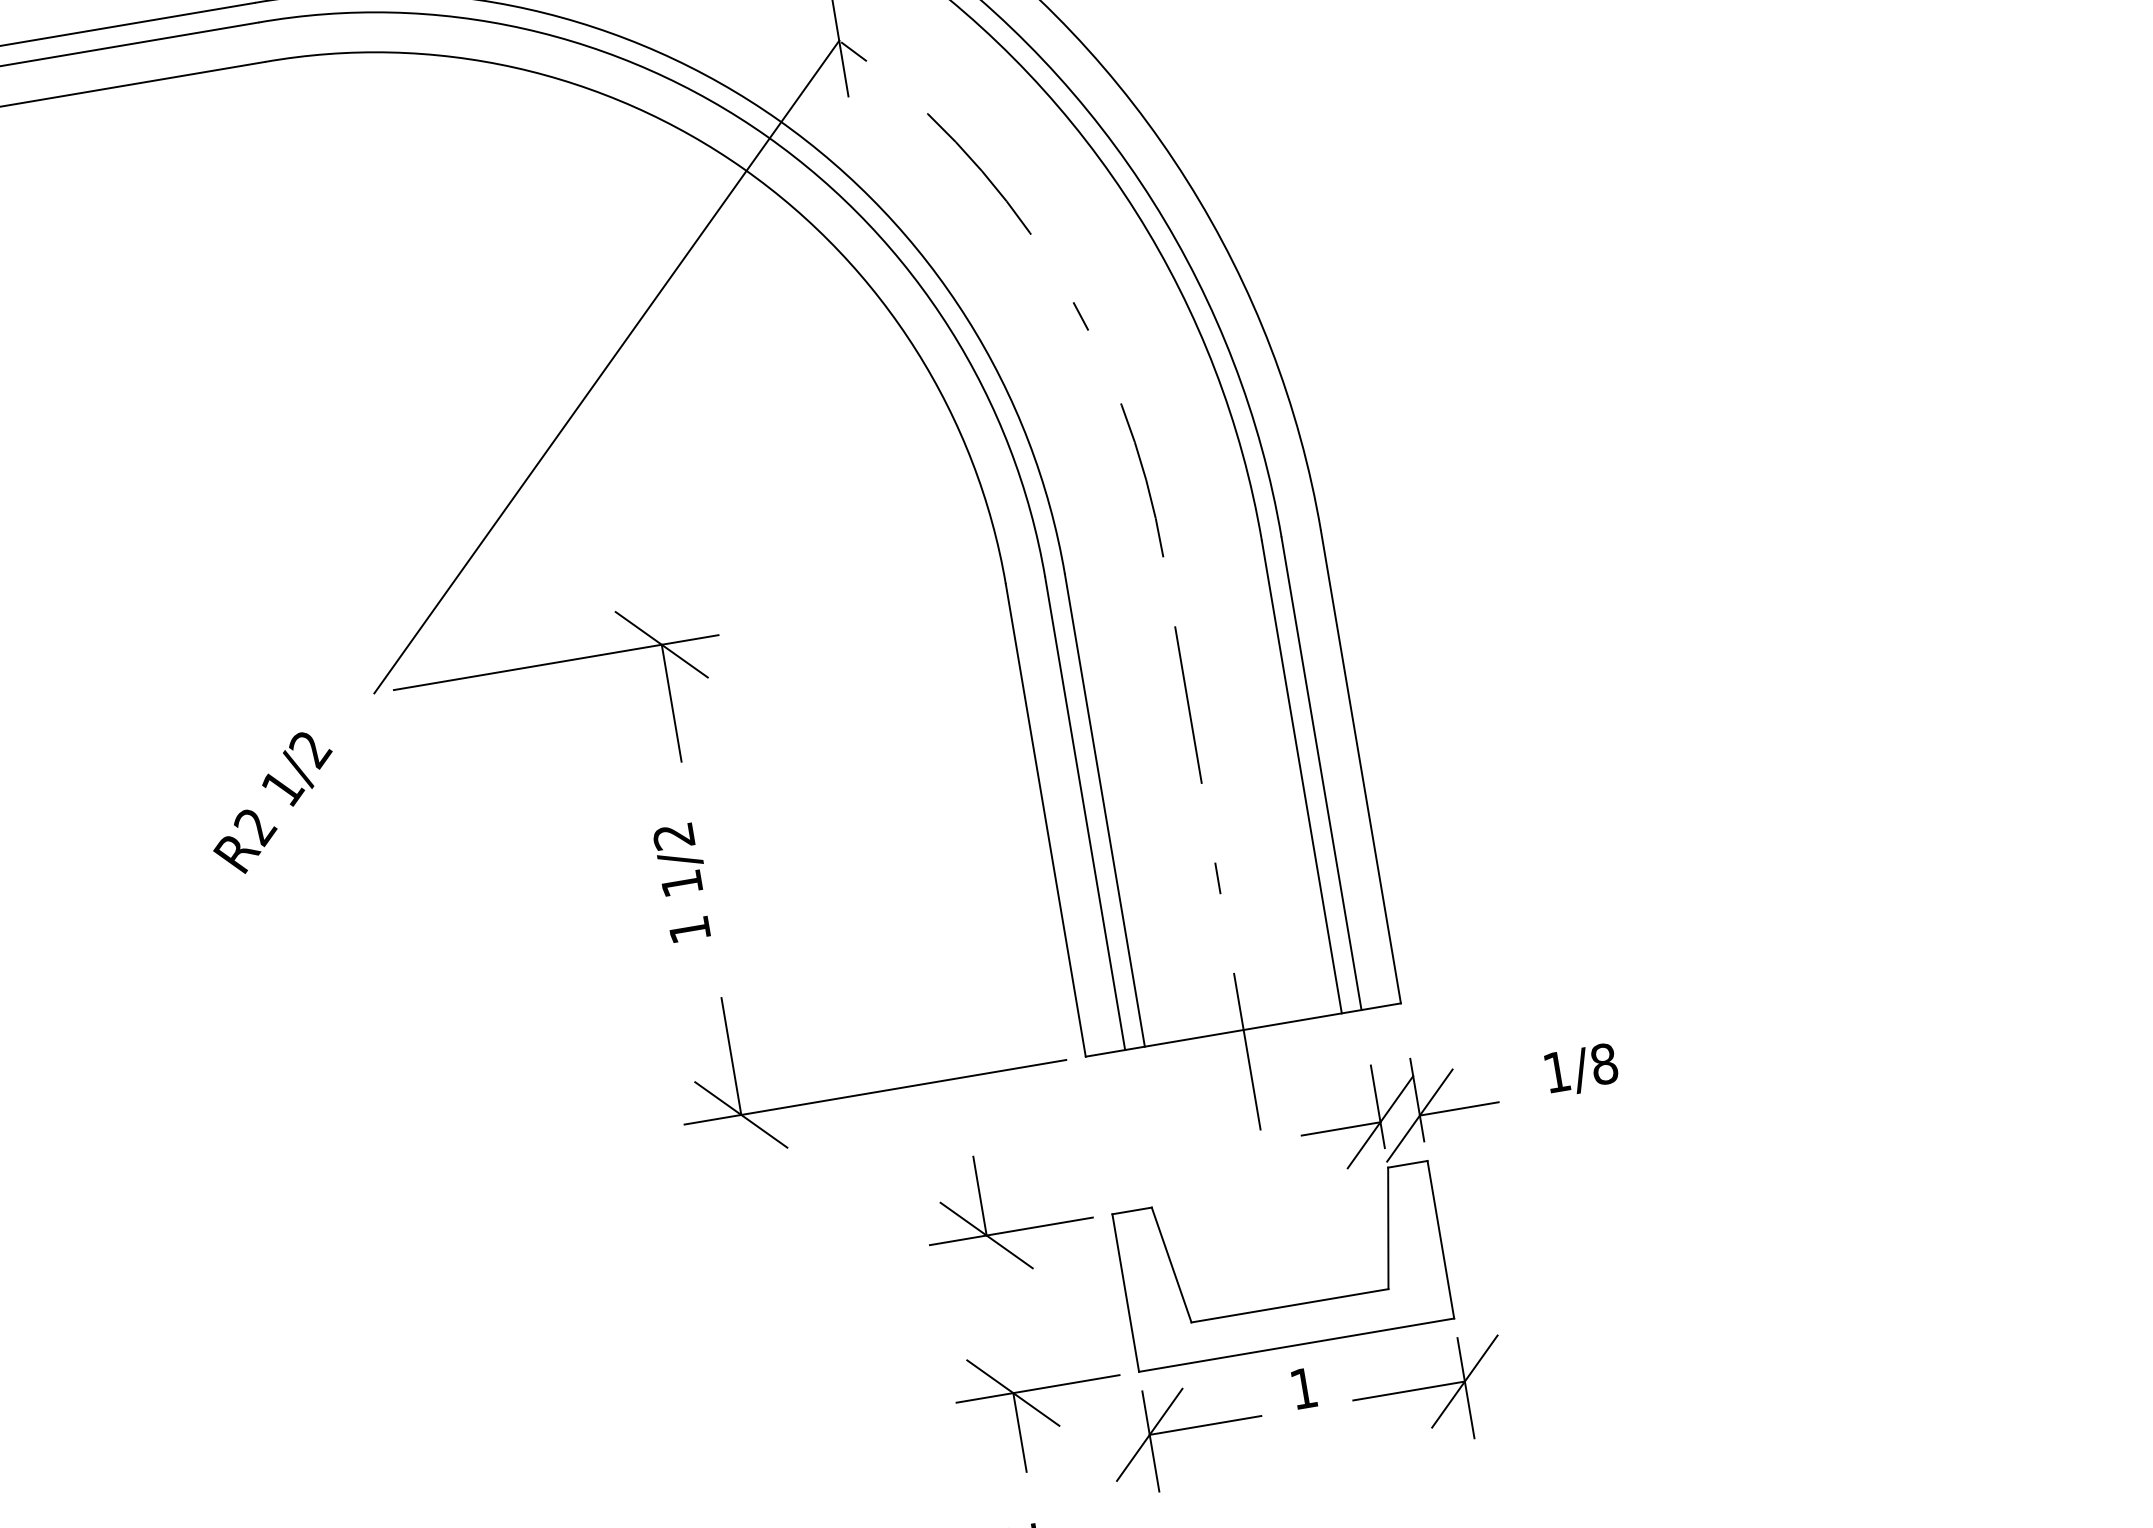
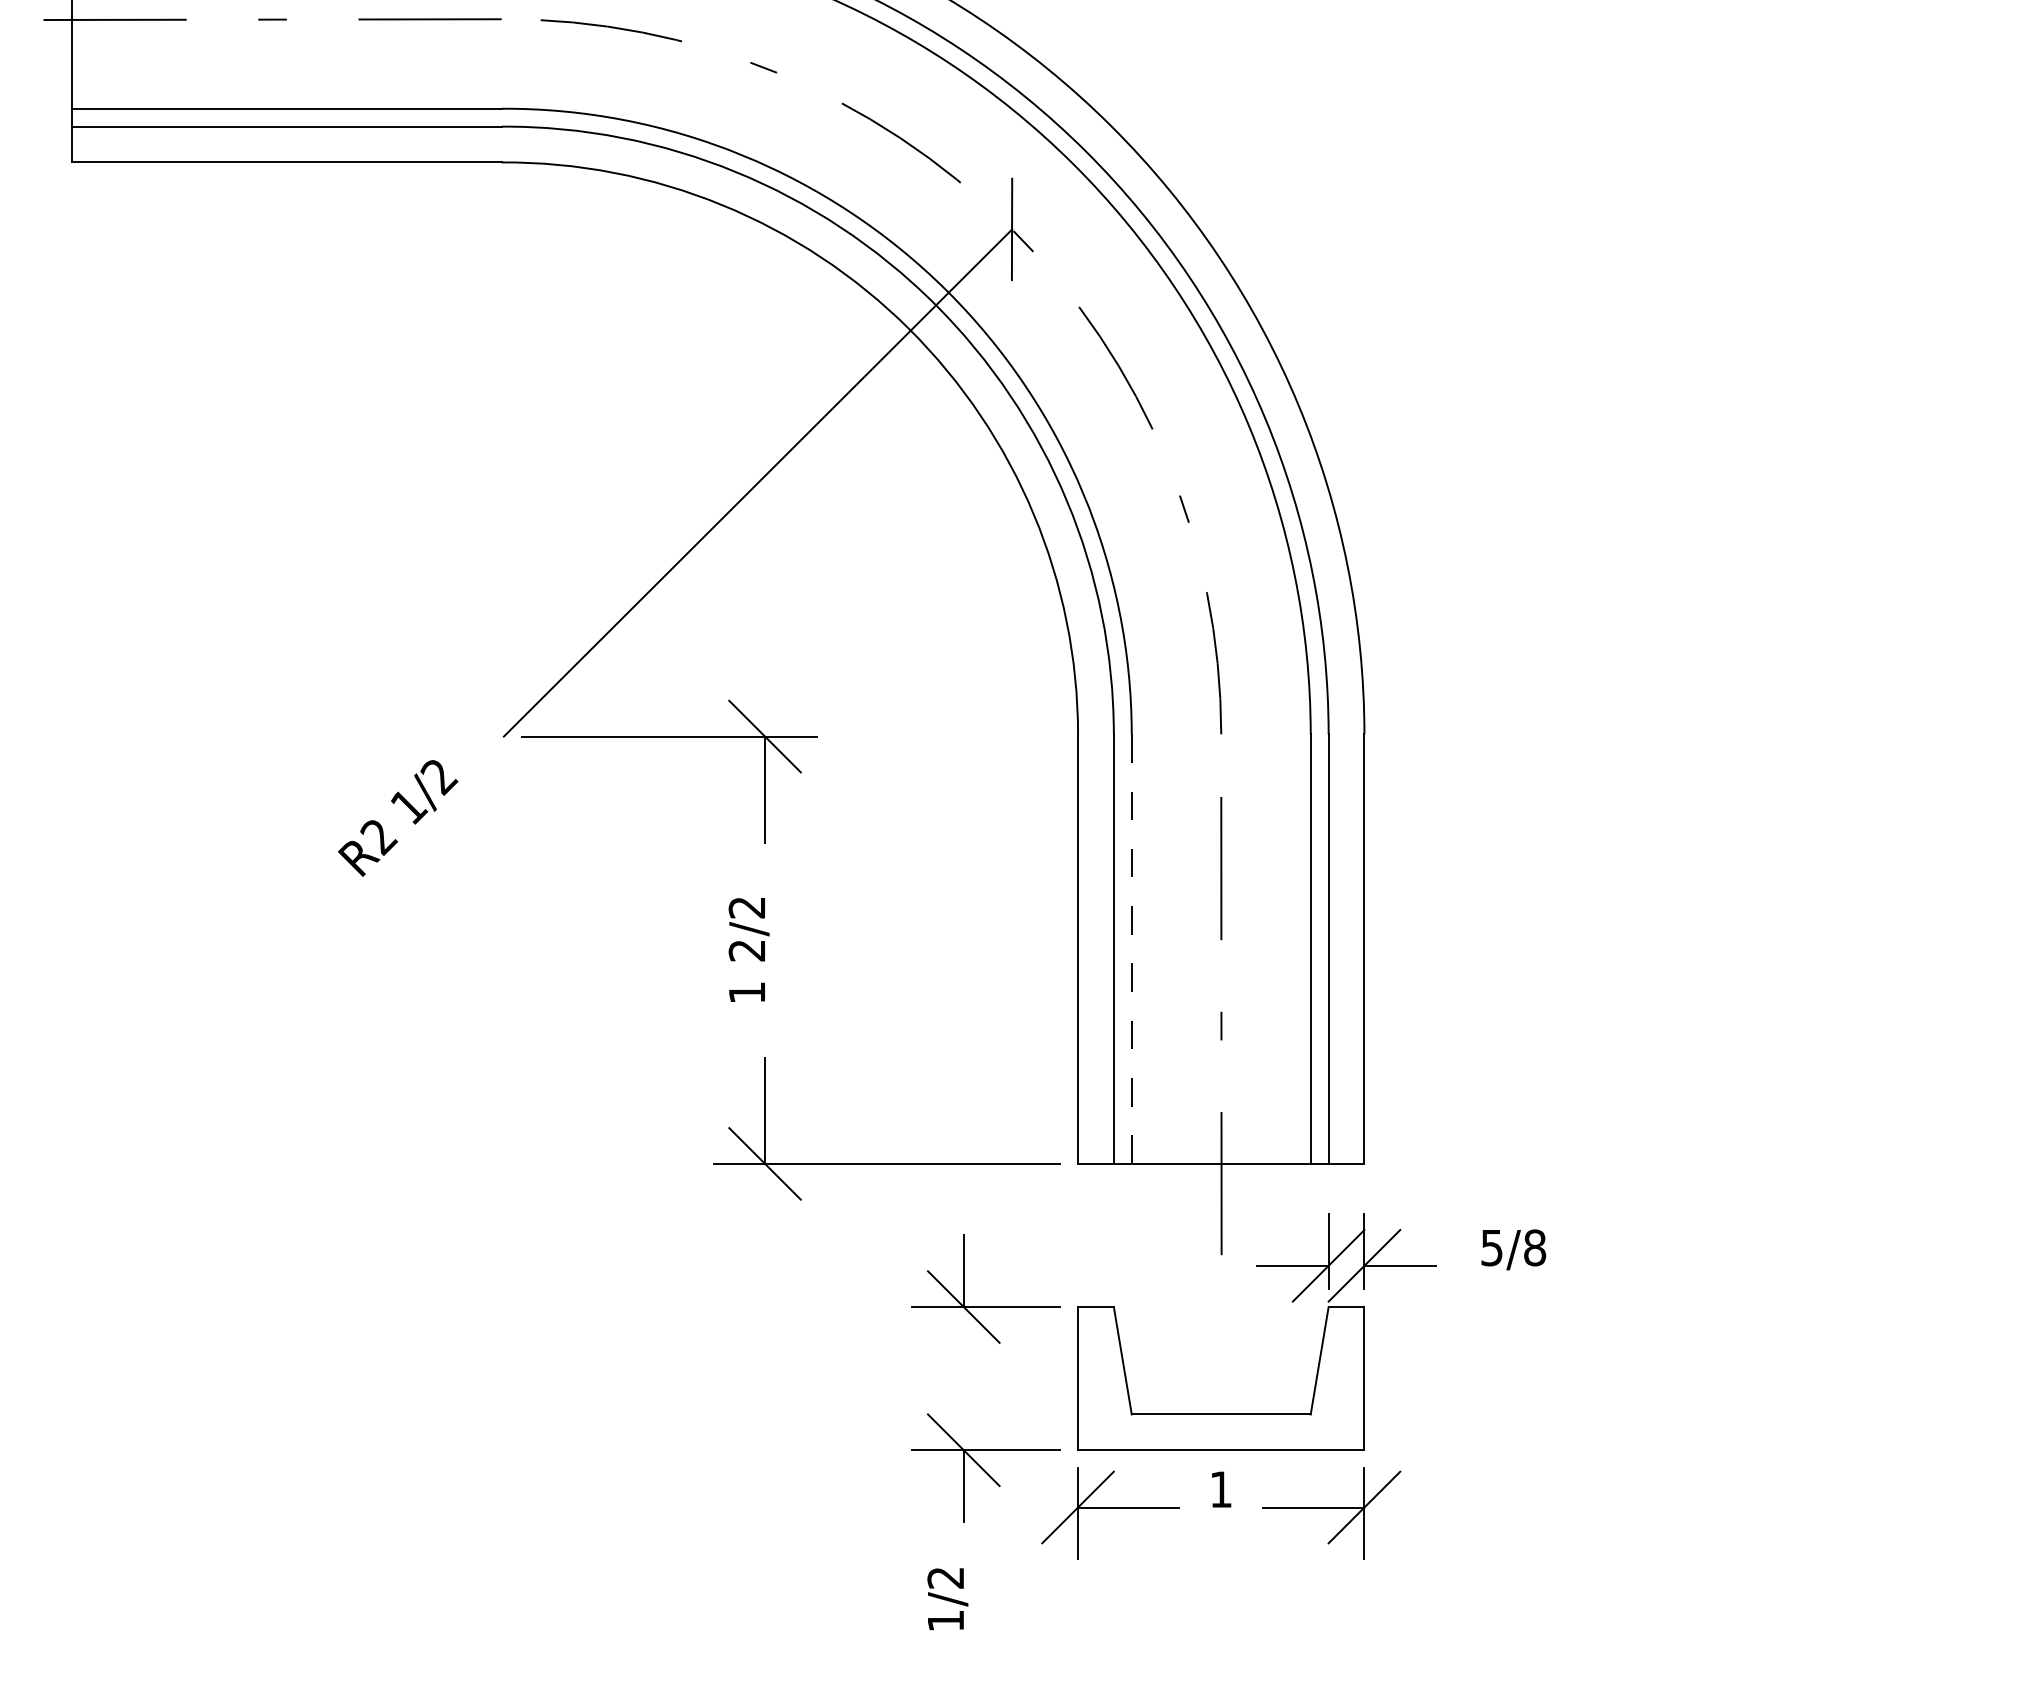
line: (1104, 810) -> (1131, 949), solid -> dashed
text: (681, 883) -> (746, 950), 1/2 -> 2/2
text: (1556, 1072) -> (1491, 1248), 1/8 -> 5/8

